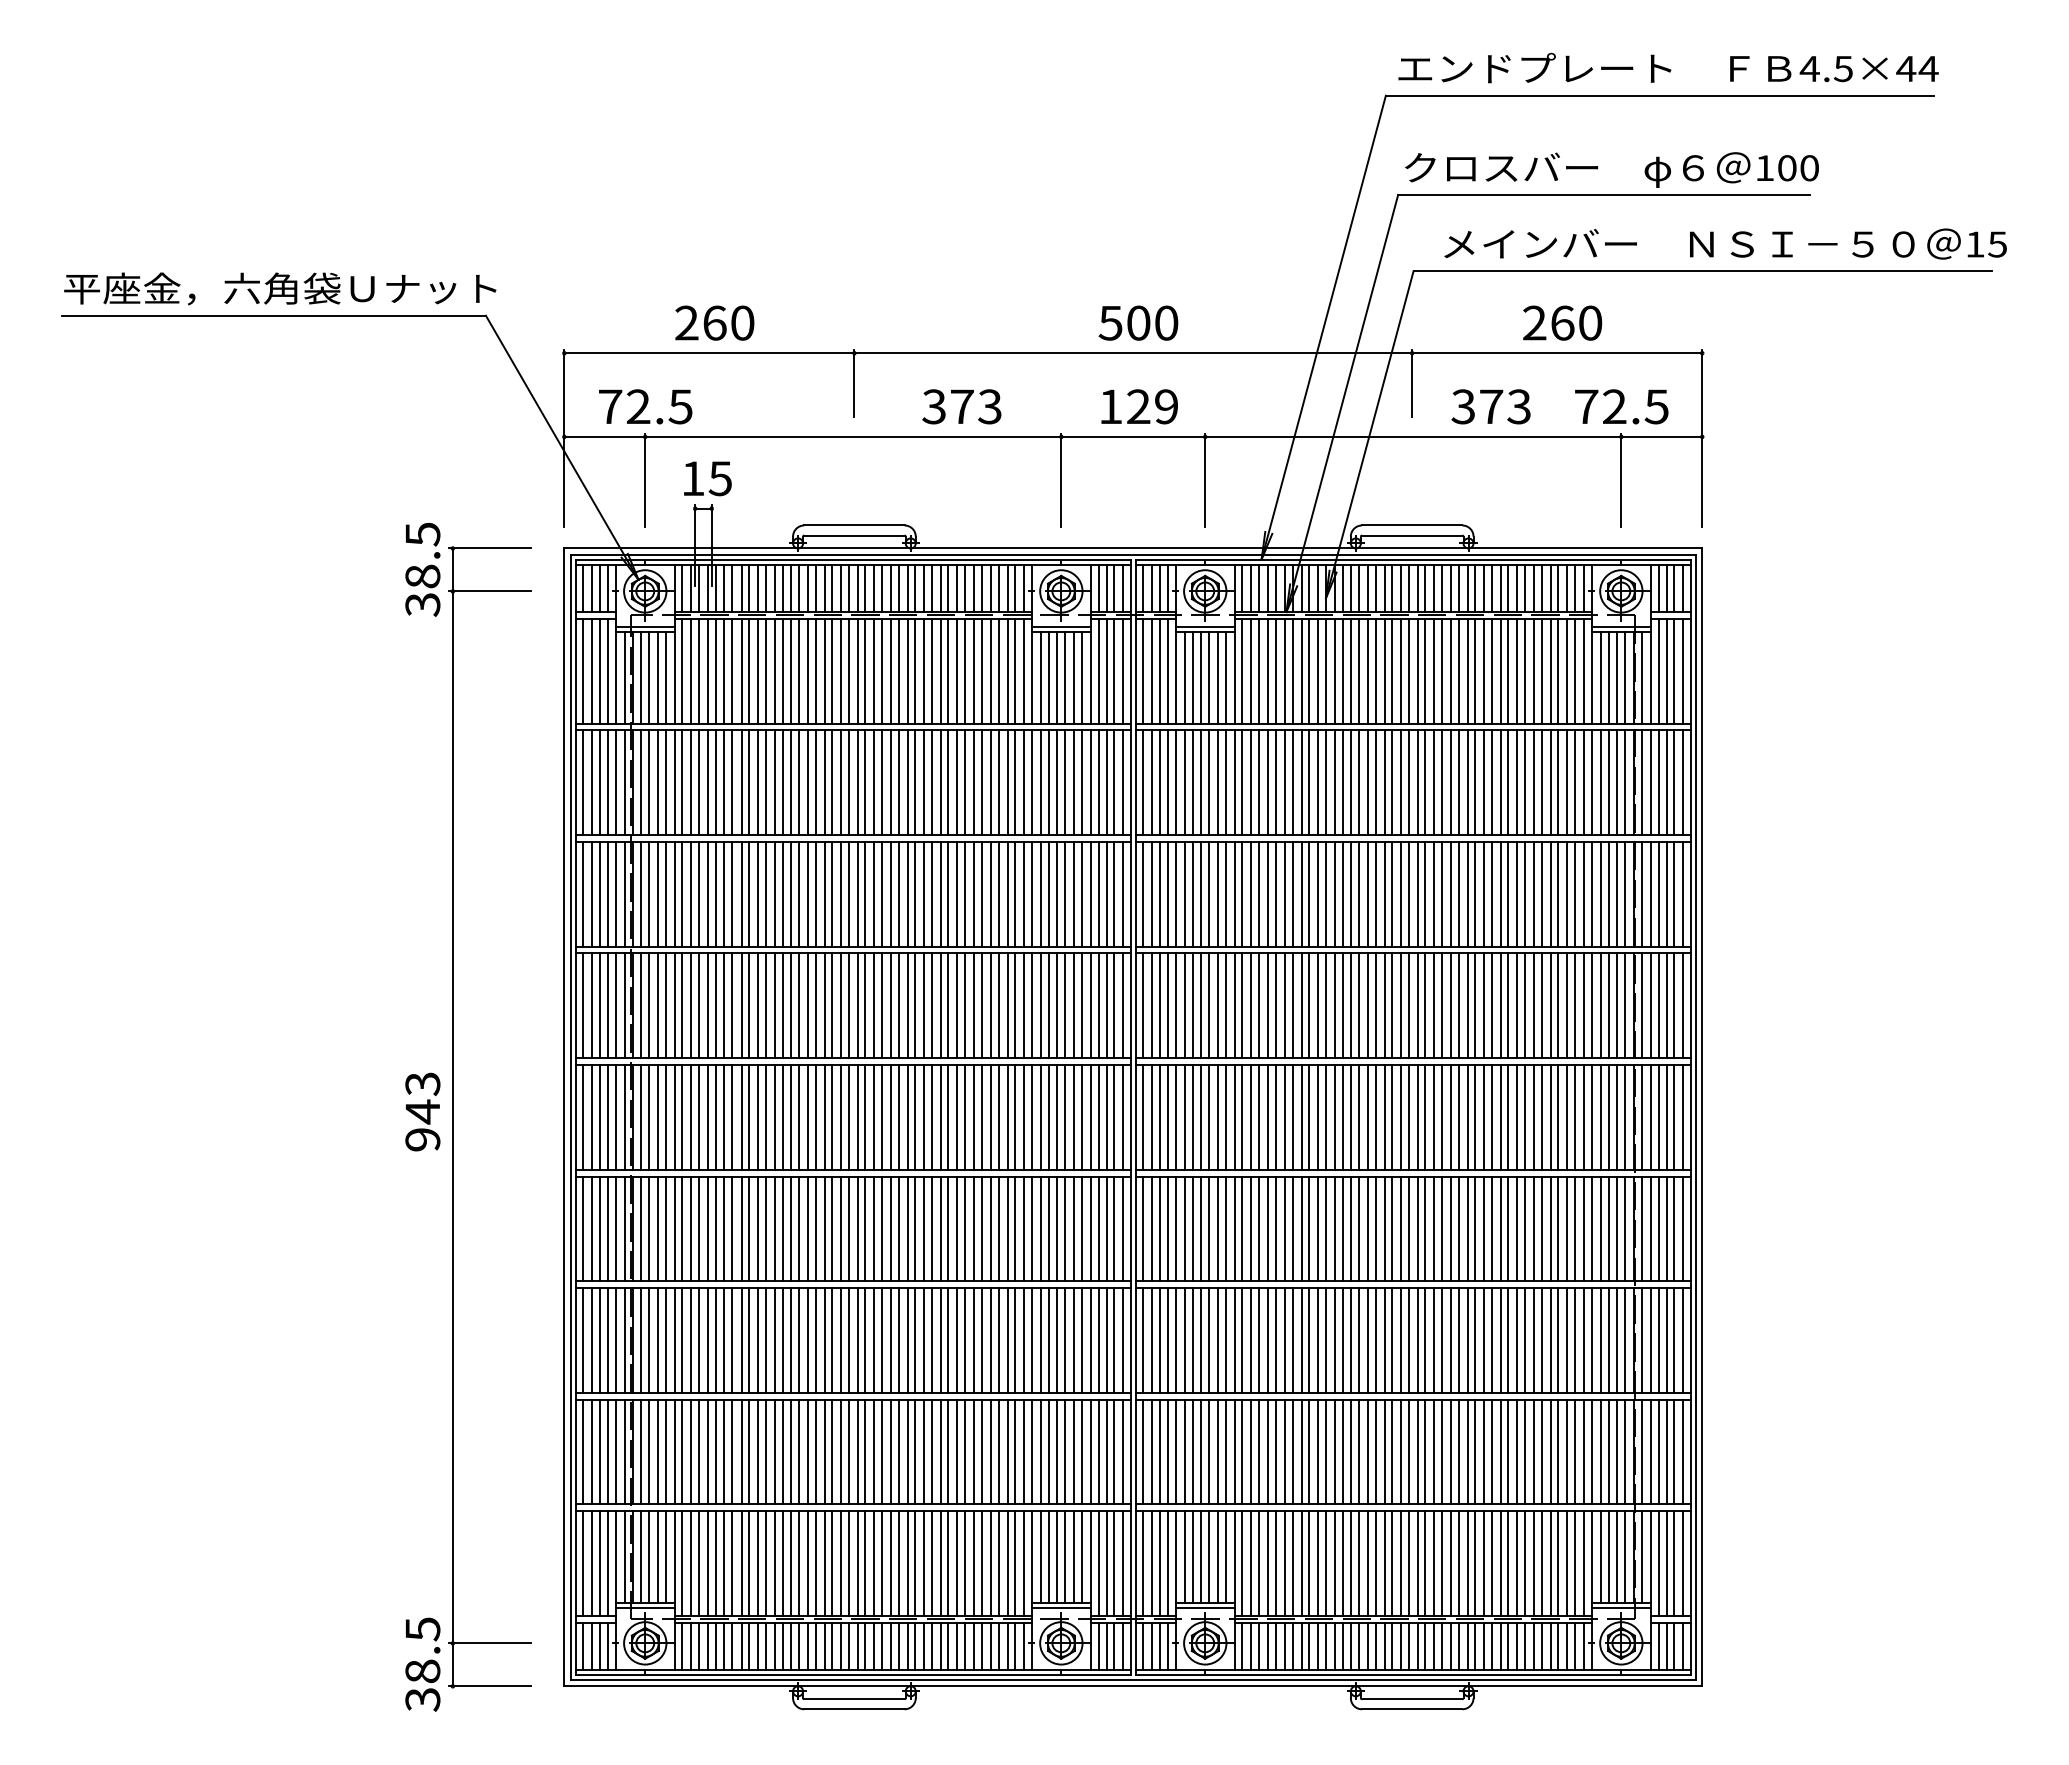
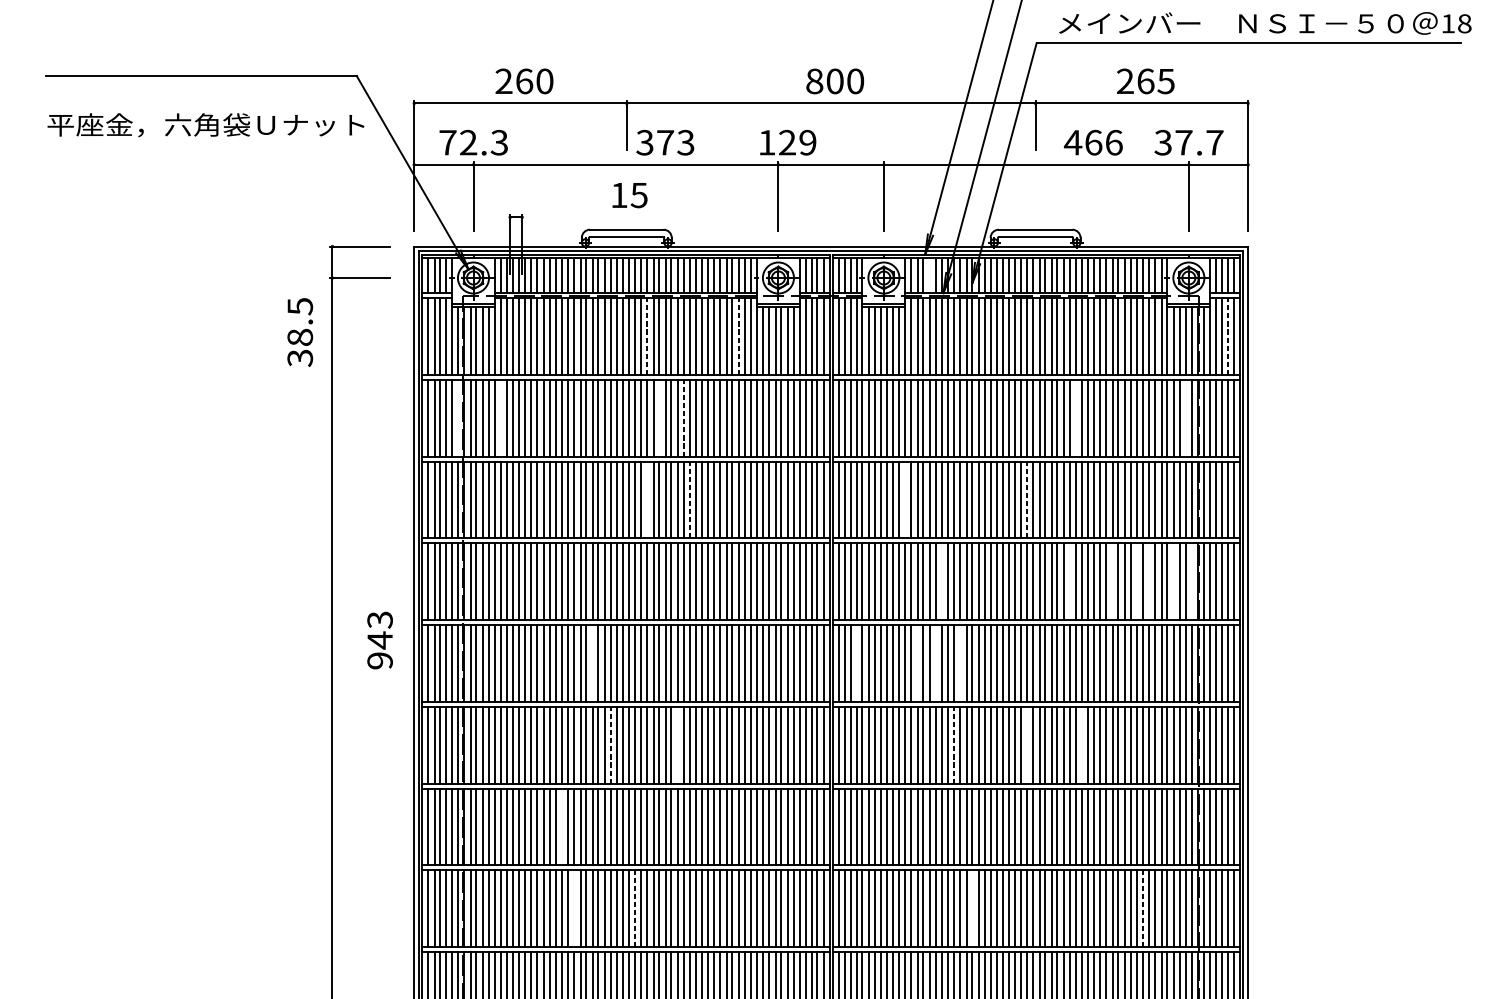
text: (1997, 244) -> (1464, 23), 15 -> 18
text: (280, 288) -> (206, 124), moved
text: (1110, 322) -> (814, 80), 500 -> 800
text: (1590, 322) -> (1166, 80), 260 -> 265
text: (680, 406) -> (499, 142), 72.5 -> 72.3
text: (961, 406) -> (664, 142), moved
text: (1139, 406) -> (788, 142), moved
text: (1490, 406) -> (1092, 142), 373 -> 466
text: (1621, 406) -> (1188, 142), 72.5 -> 37.7
text: (707, 478) -> (629, 195), moved
text: (422, 569) -> (299, 332), moved
line: (1268, 588) -> (930, 275), removed
line: (882, 670) -> (647, 335), solid -> dashed
line: (1007, 670) -> (738, 335), solid -> dashed
line: (1674, 670) -> (1227, 335), solid -> dashed
line: (624, 782) -> (458, 418), removed
line: (682, 782) -> (500, 418), removed
line: (898, 782) -> (659, 418), removed
line: (931, 782) -> (683, 418), solid -> dashed
line: (1467, 782) -> (1076, 418), removed
line: (1617, 782) -> (1186, 418), removed
line: (882, 893) -> (647, 499), removed
line: (940, 893) -> (689, 499), solid -> dashed
line: (1234, 893) -> (905, 499), removed
line: (1401, 893) -> (1027, 499), solid -> dashed
line: (1284, 1005) -> (941, 581), removed
line: (1458, 1005) -> (1069, 581), removed
line: (1517, 1005) -> (1112, 581), removed
line: (1550, 1005) -> (1136, 581), removed
line: (1567, 1005) -> (1149, 581), removed
line: (1600, 1005) -> (1173, 581), removed
line: (1625, 1005) -> (1191, 581), removed
text: (422, 1111) -> (379, 640), moved
line: (807, 1116) -> (592, 662), removed
line: (1168, 1116) -> (856, 662), removed
line: (1251, 1116) -> (917, 662), removed
line: (1275, 1116) -> (935, 662), removed
line: (1309, 1116) -> (960, 662), removed
line: (832, 1228) -> (610, 744), solid -> dashed
line: (924, 1228) -> (678, 744), removed
line: (1301, 1228) -> (954, 744), solid -> dashed
line: (1401, 1228) -> (1027, 744), removed
line: (1475, 1228) -> (1081, 744), removed
line: (765, 1340) -> (561, 827), removed
line: (782, 1451) -> (574, 908), removed
line: (865, 1451) -> (634, 908), solid -> dashed
line: (1325, 1451) -> (972, 908), removed
line: (1558, 1451) -> (1142, 908), solid -> dashed

